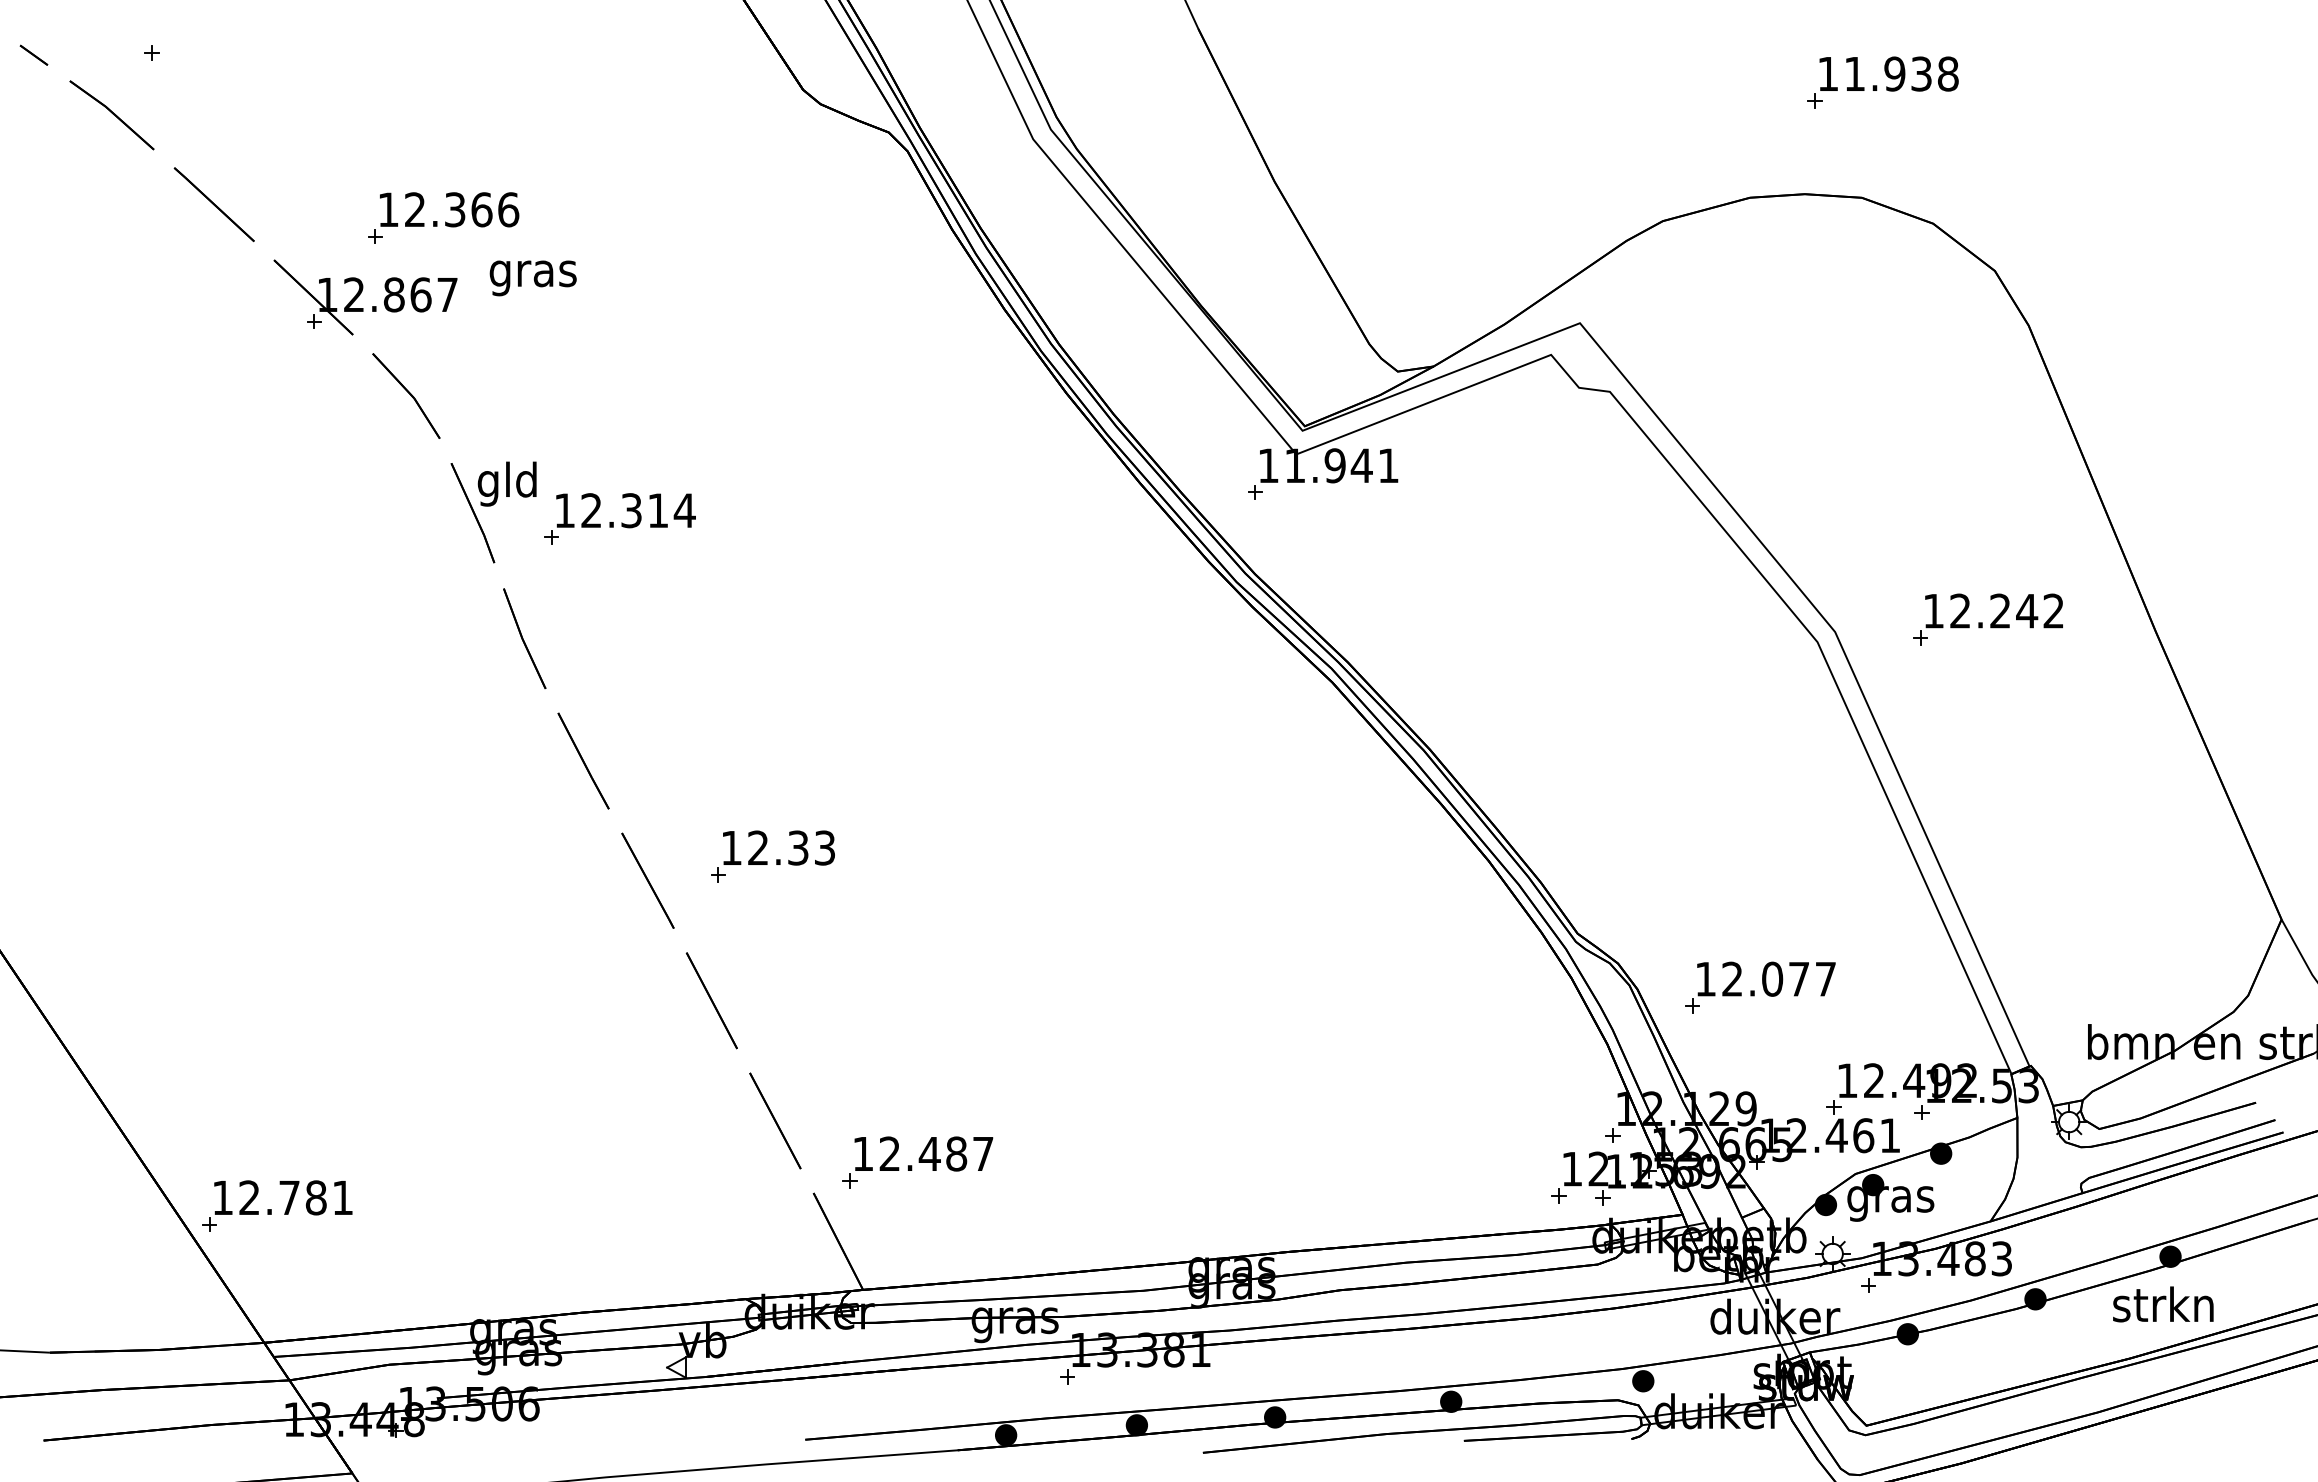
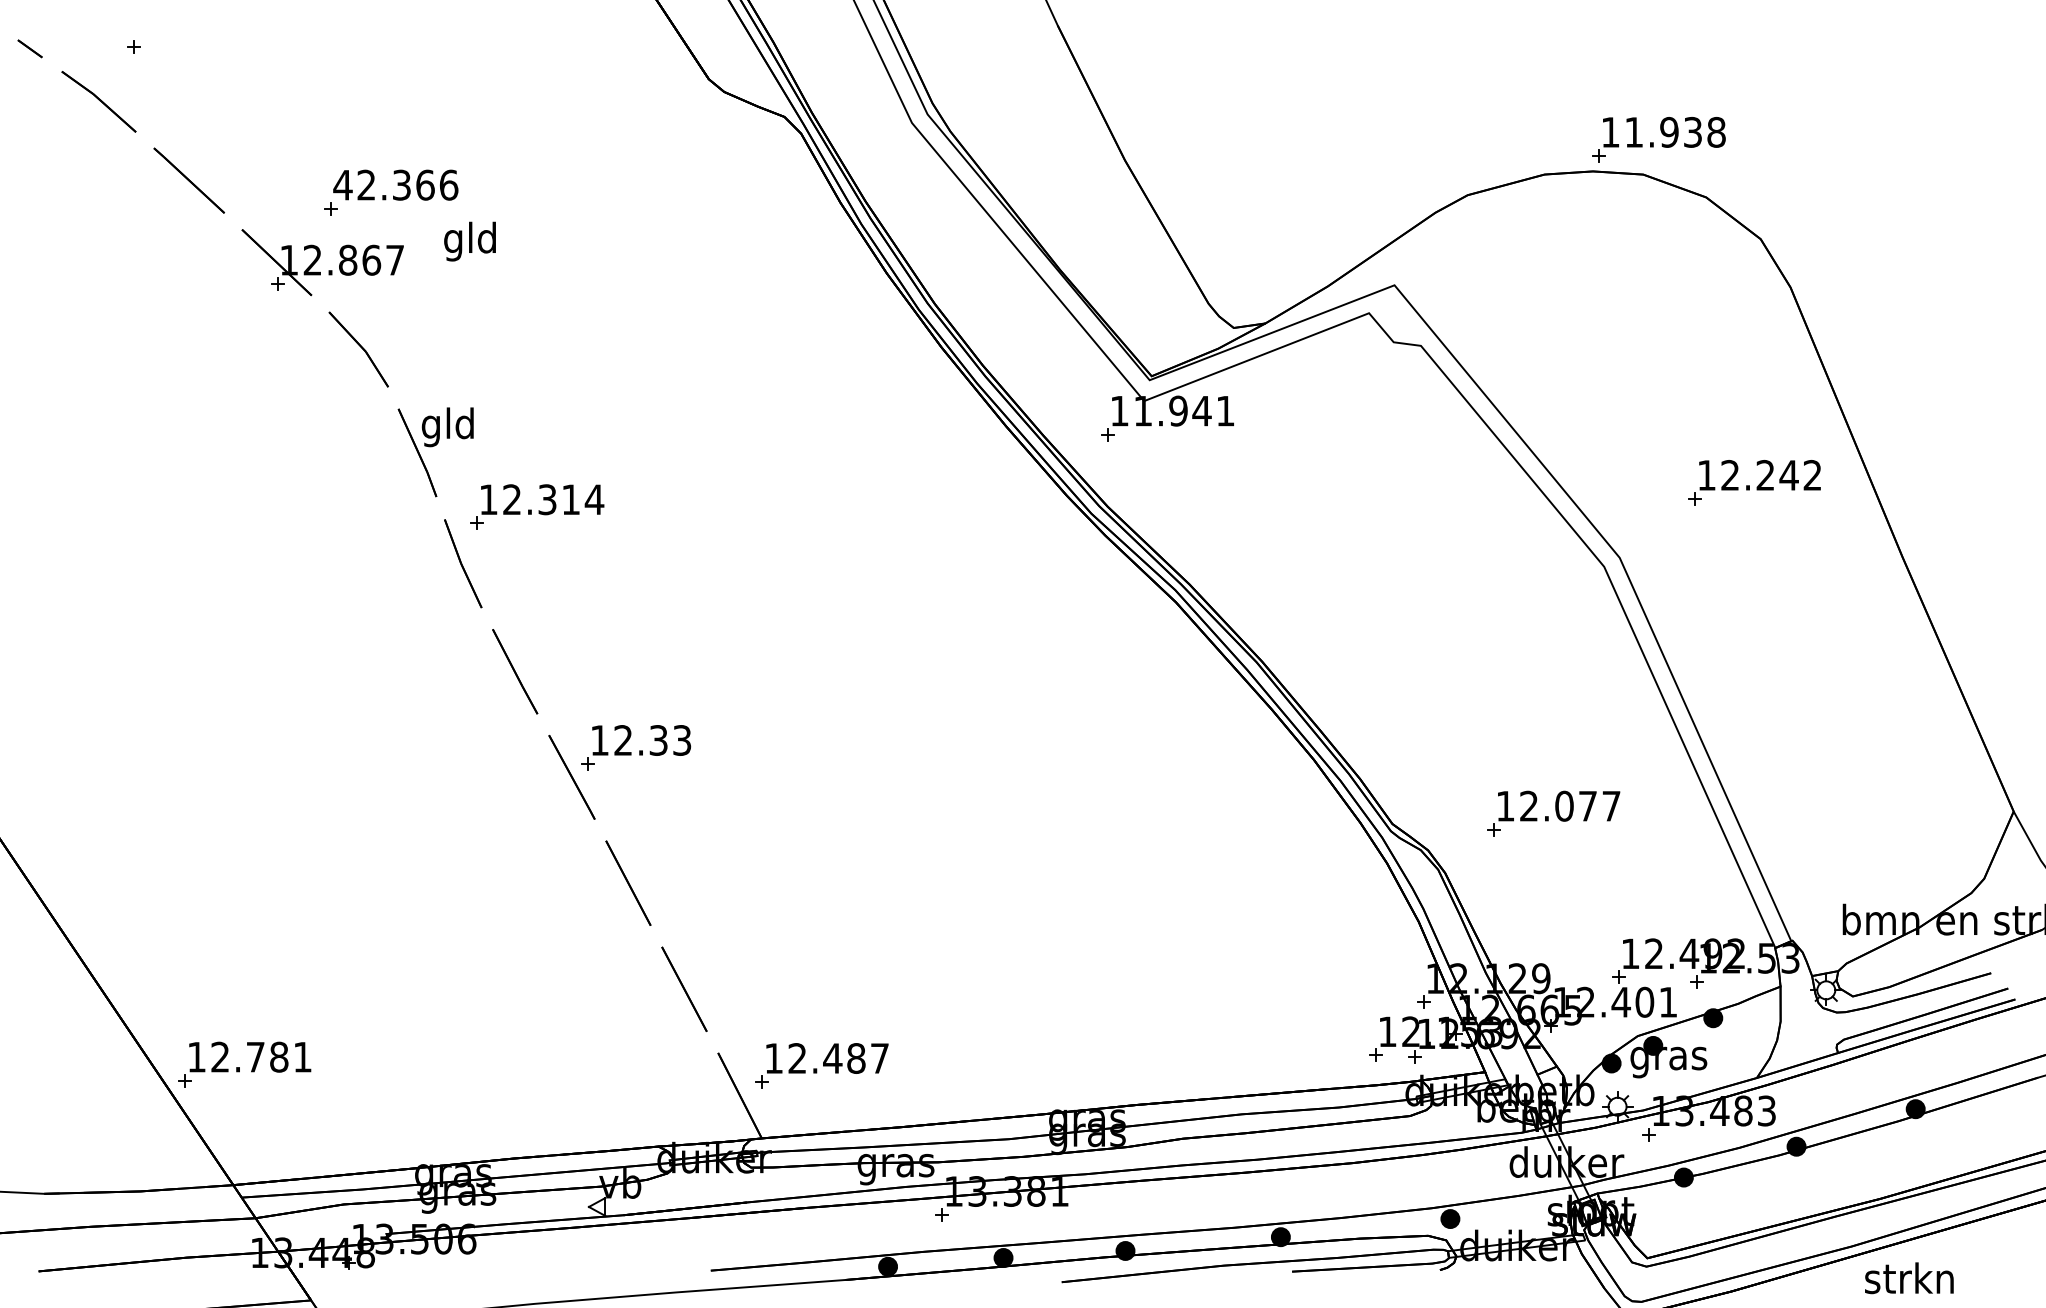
part: (1882, 82) -> (1658, 139), moved
text: (387, 210) -> (342, 185), 12.366 -> 42.366
text: (532, 273) -> (470, 241), gras -> gld
part: (620, 518) -> (537, 506), moved
part: (1987, 619) -> (1754, 482), moved
part: (773, 856) -> (636, 747), moved
part: (1760, 987) -> (1553, 813), moved
text: (1863, 1134) -> (1644, 1001), 12.461 -> 12.401
part: (917, 1161) -> (821, 1065), moved
text: (2163, 1304) -> (1909, 1278), moved

